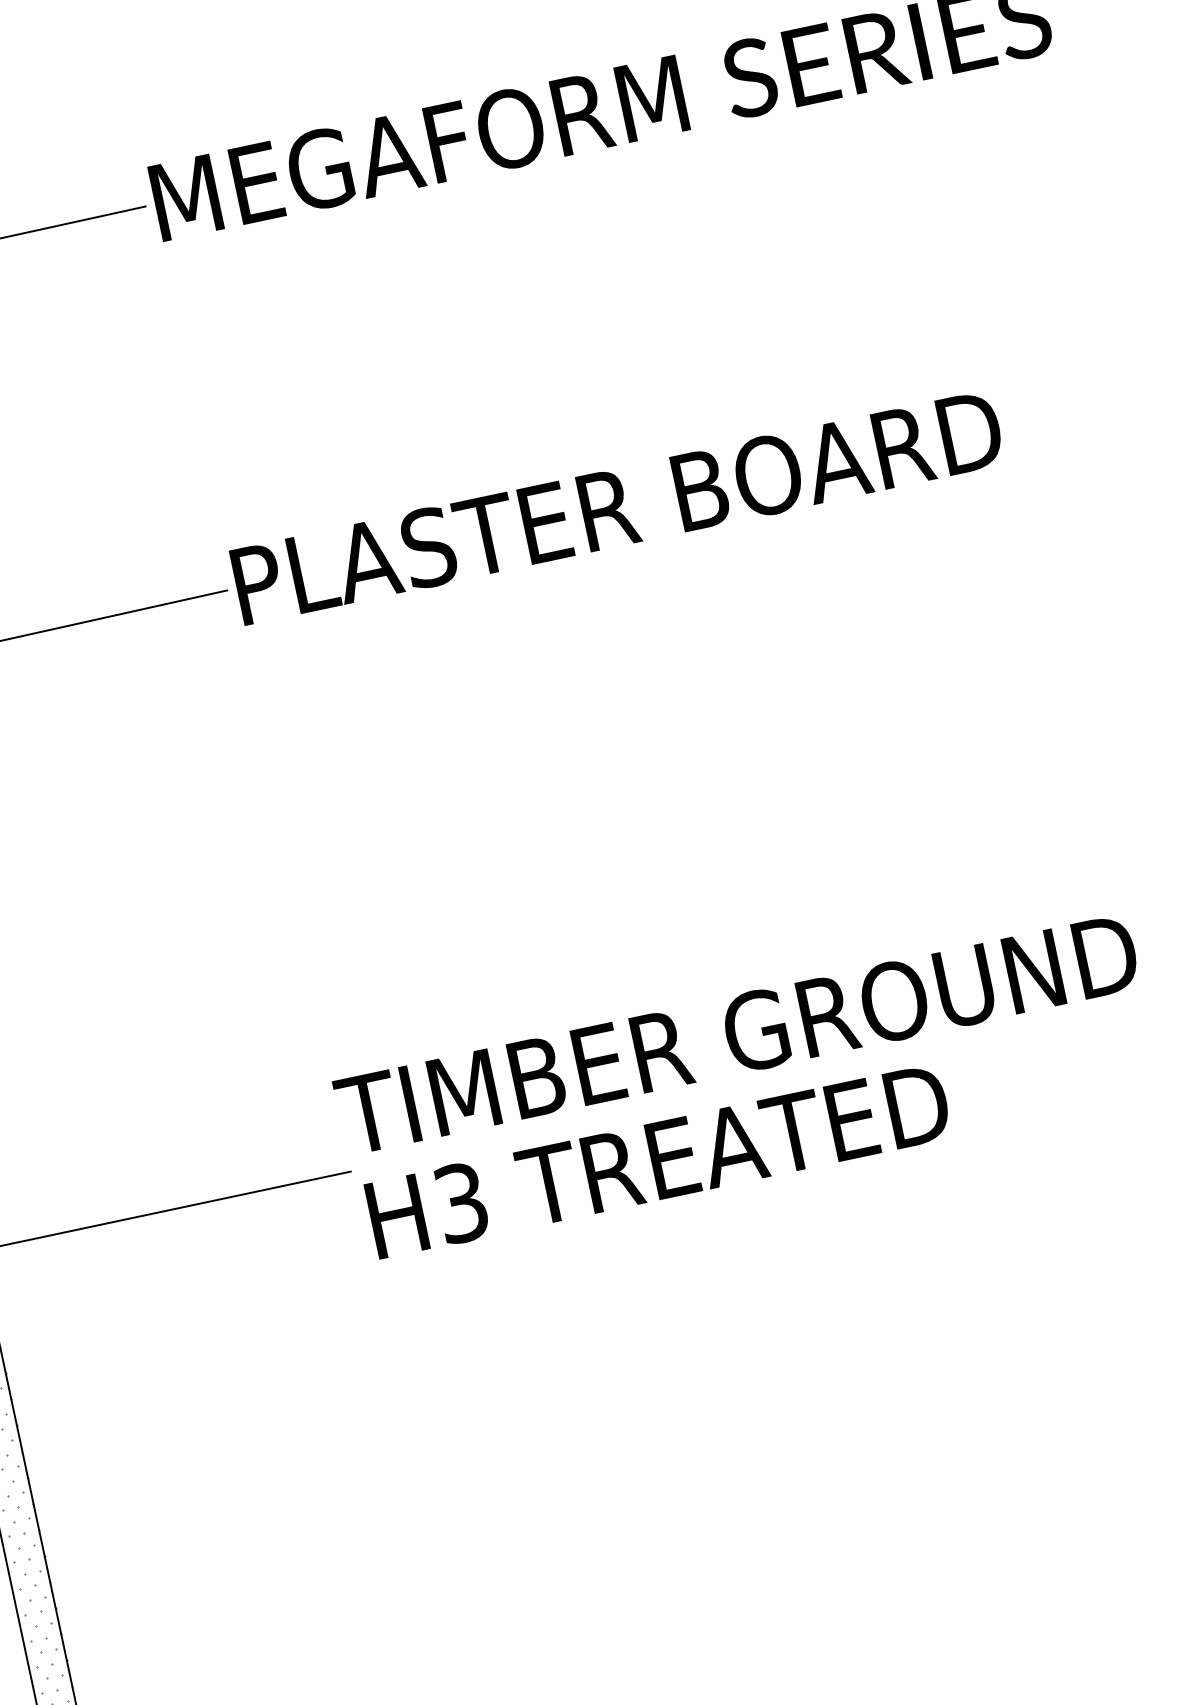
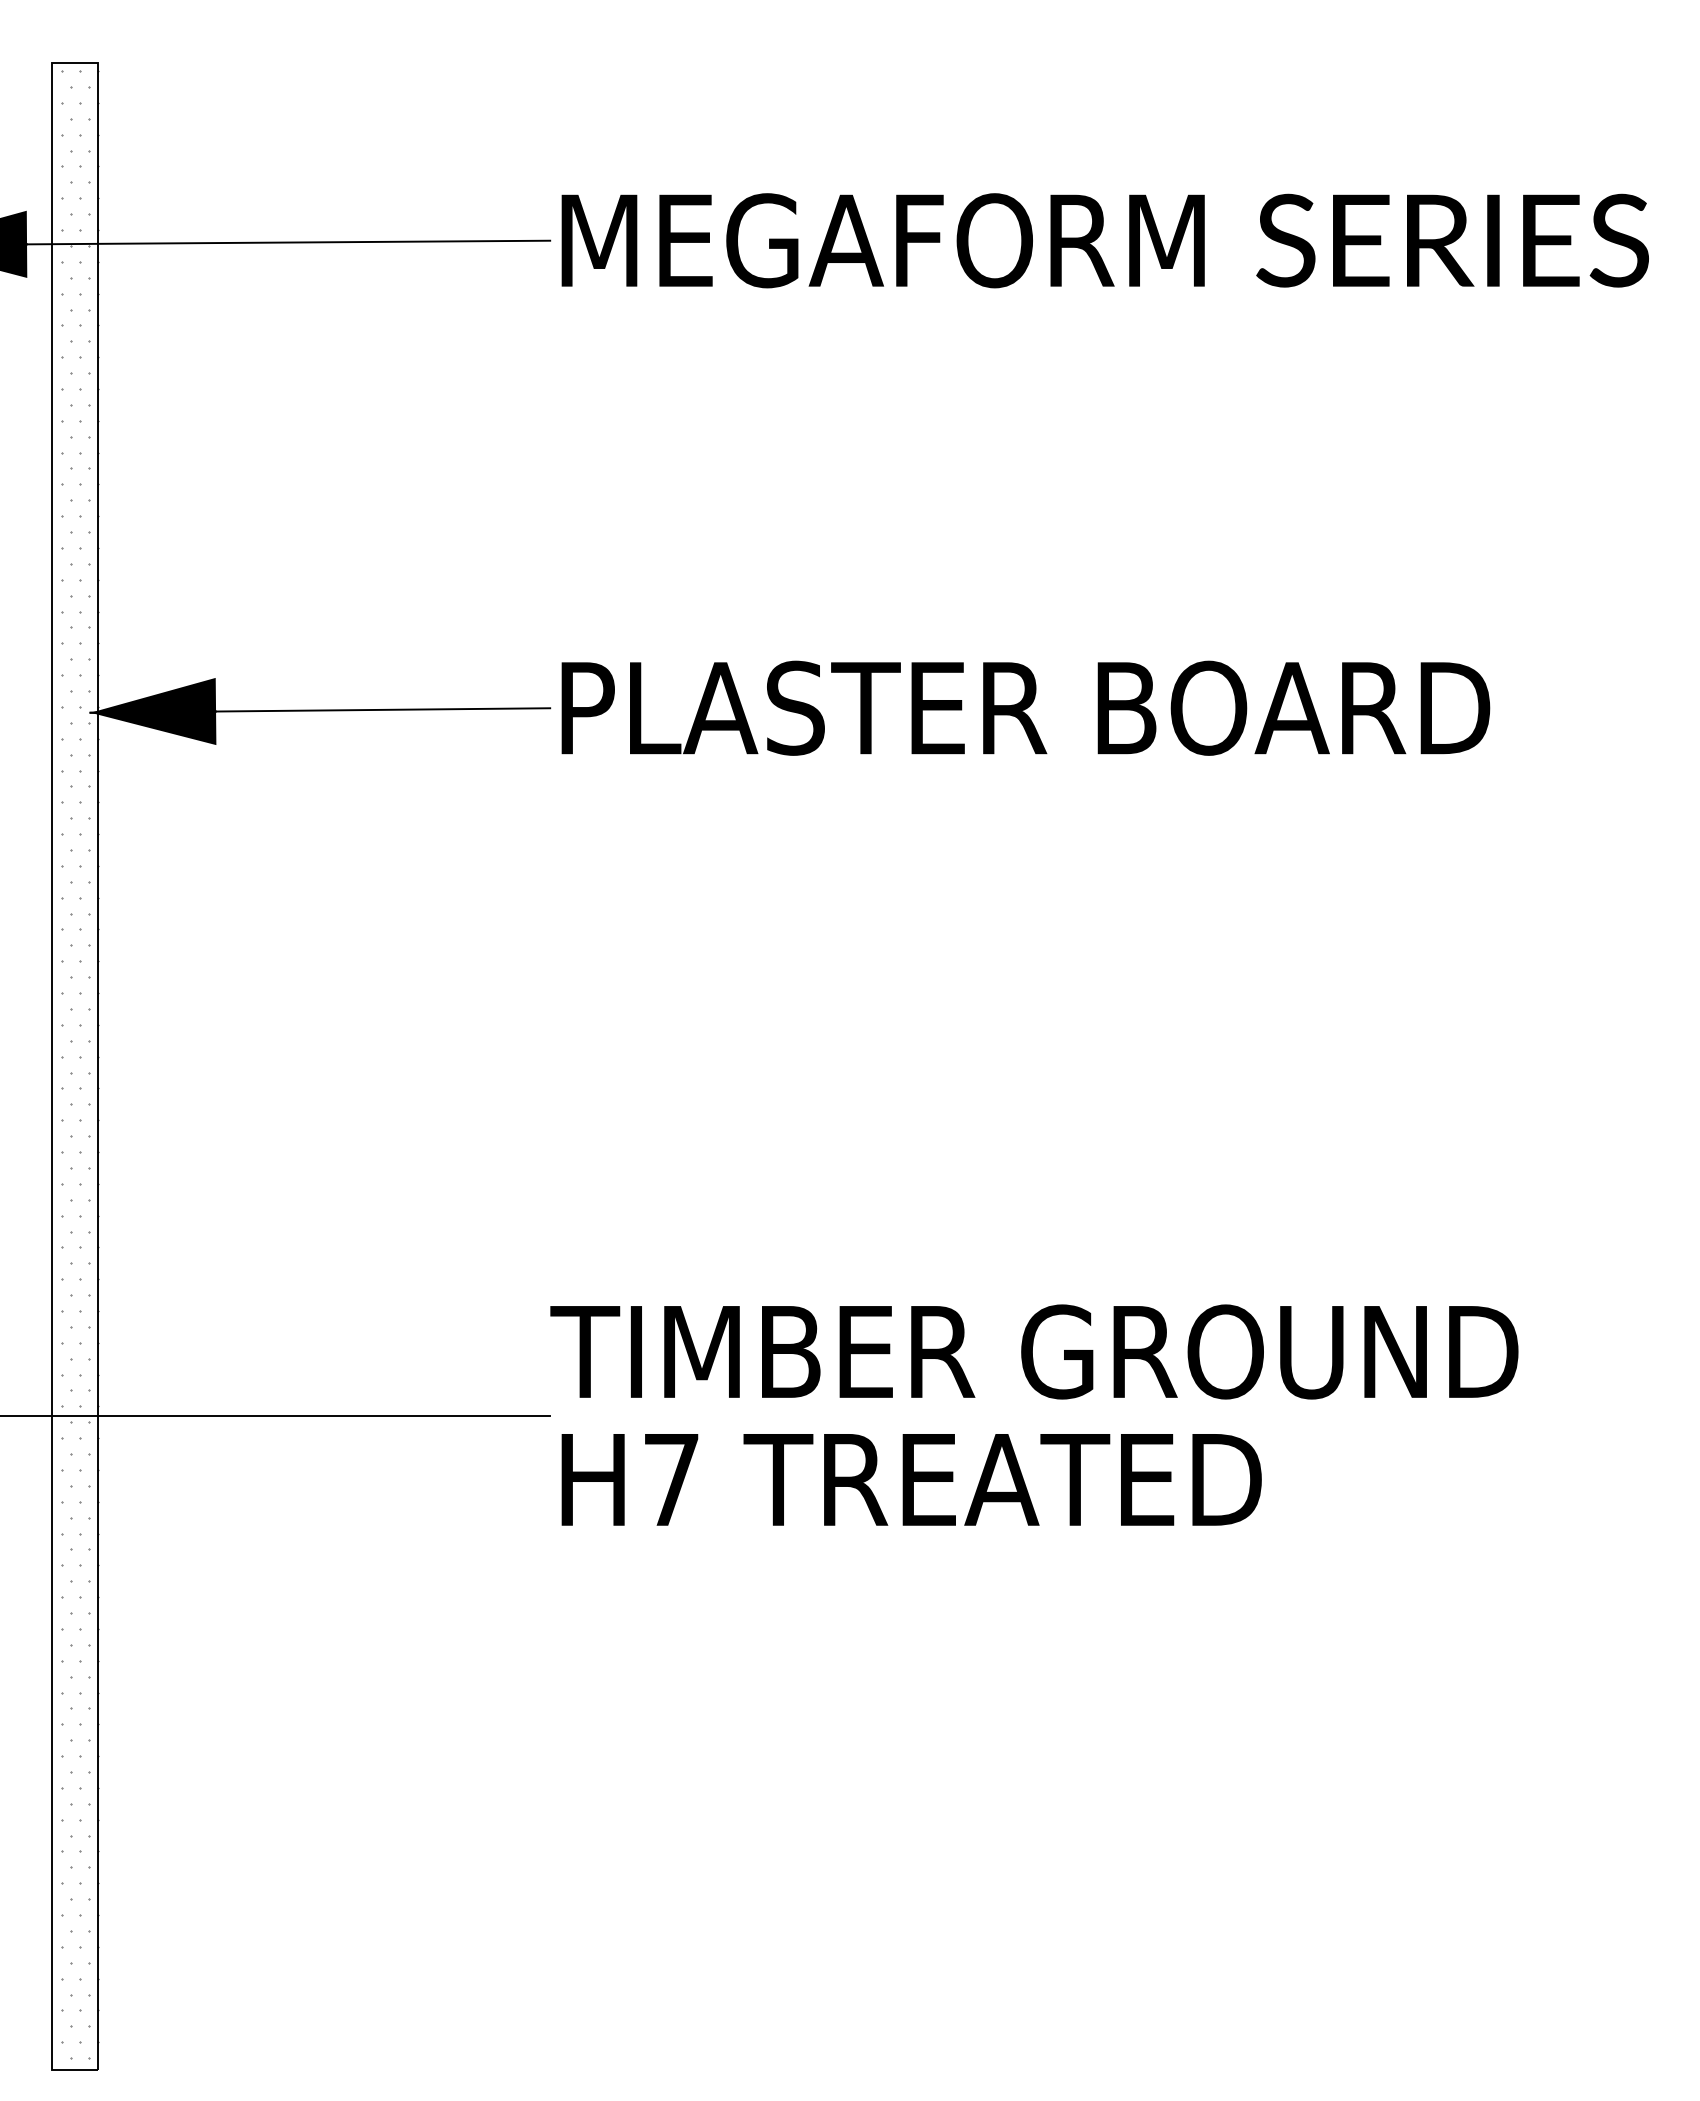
text: (461, 1202) -> (671, 1479), H3 -> H7

